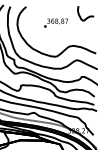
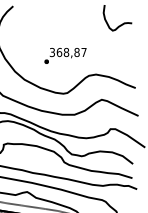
text: (55, 22) -> (64, 54), moved

